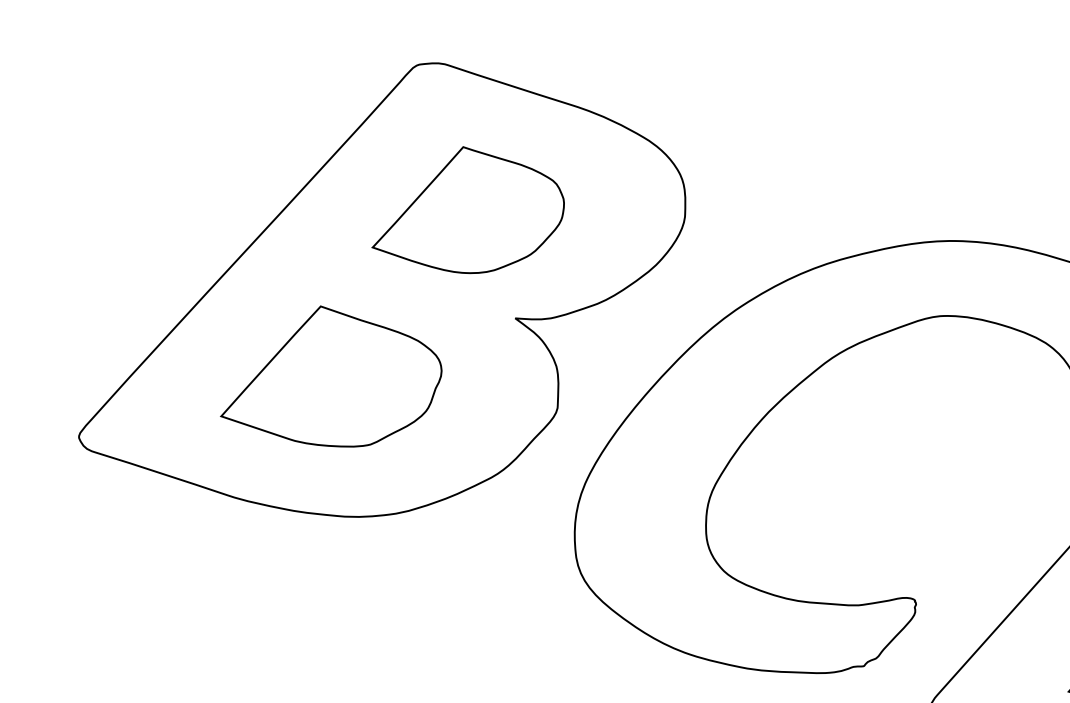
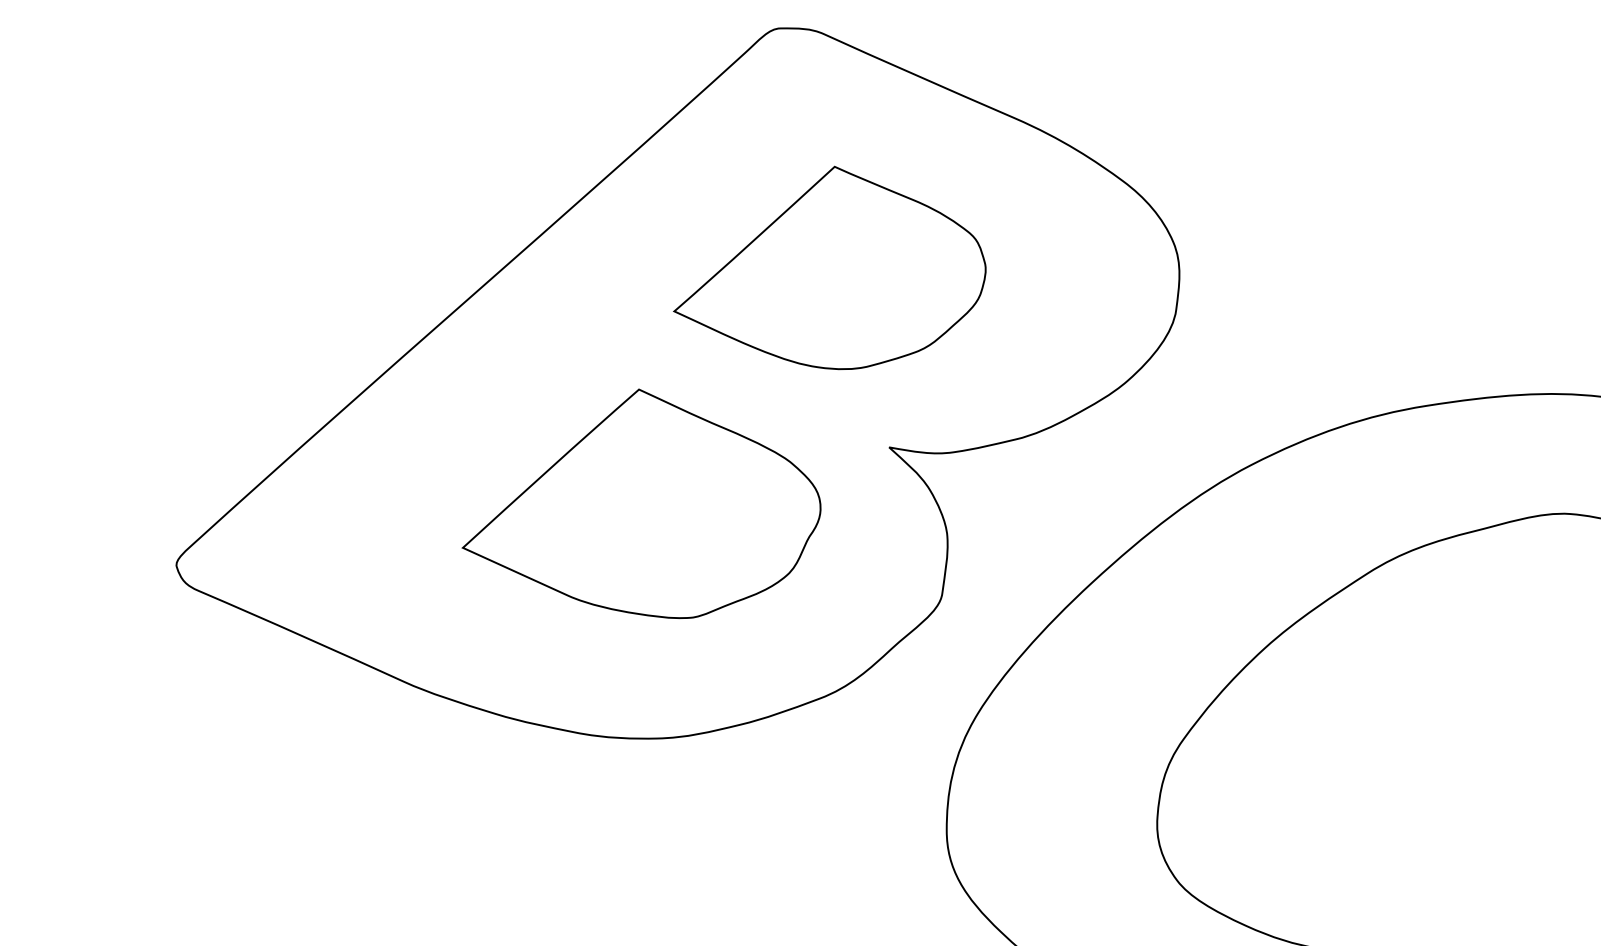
part: (331, 376) -> (644, 502), moved

